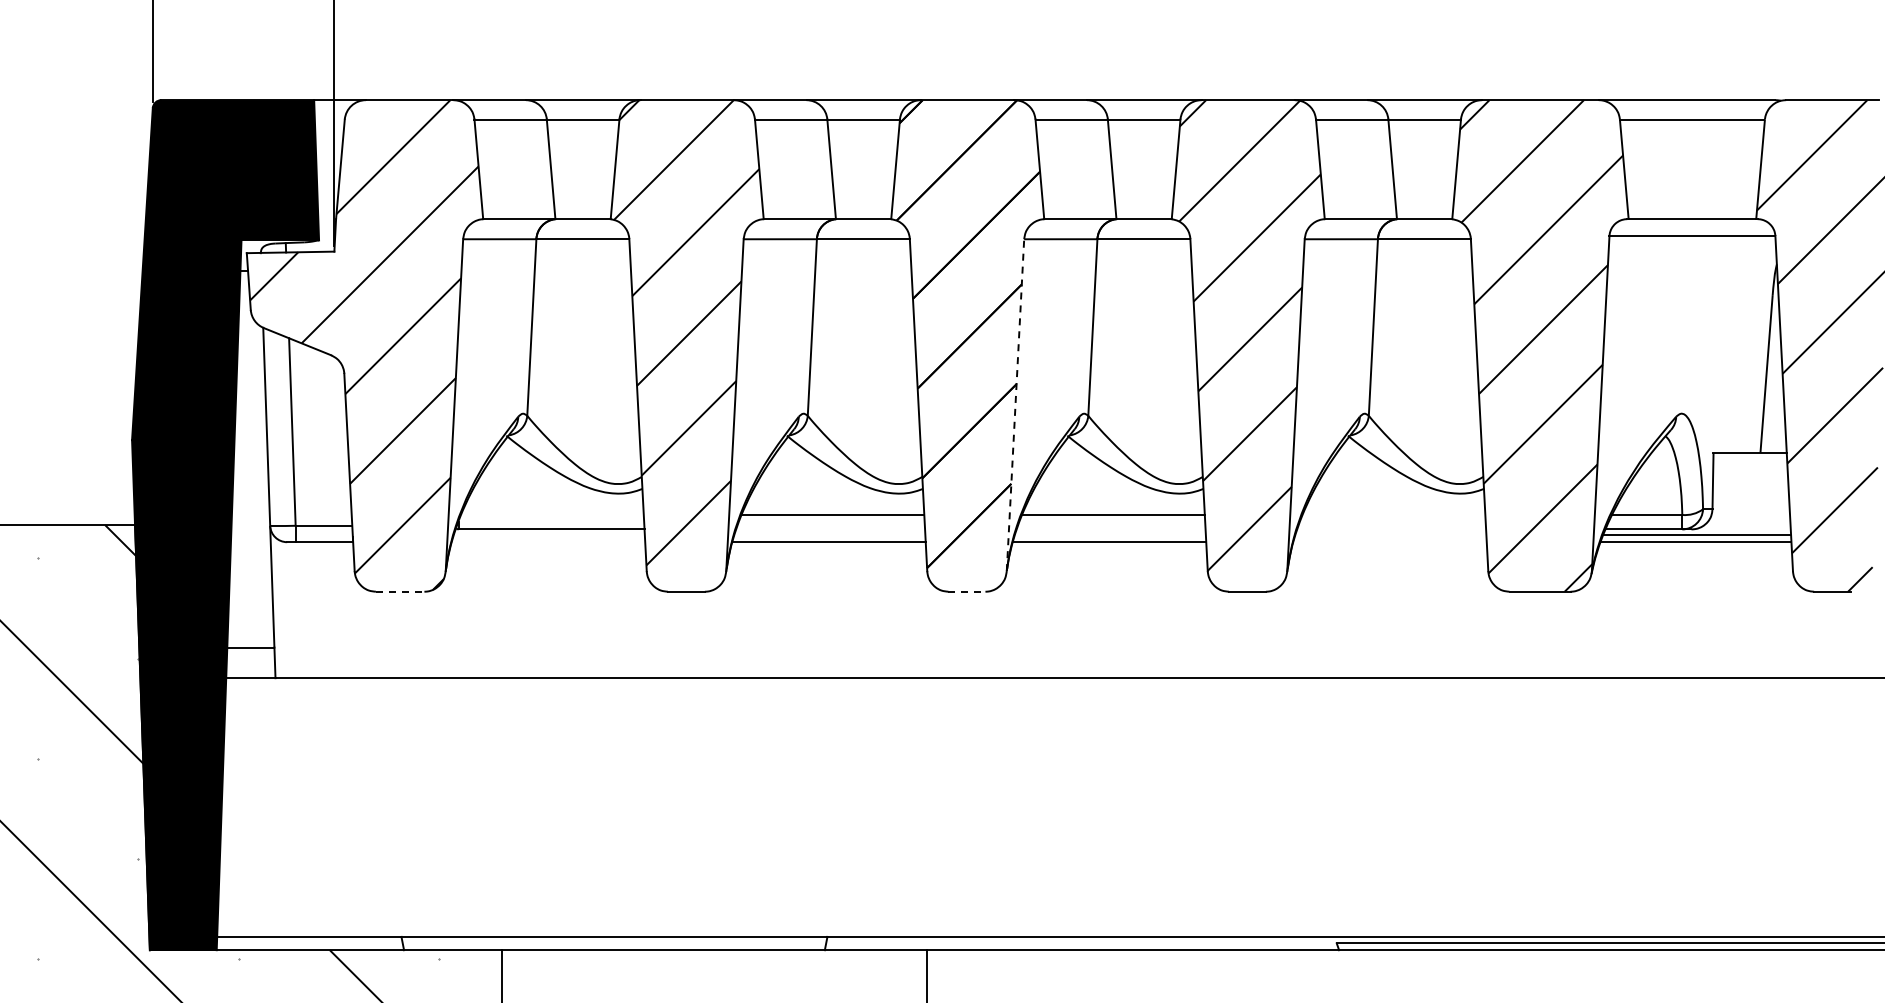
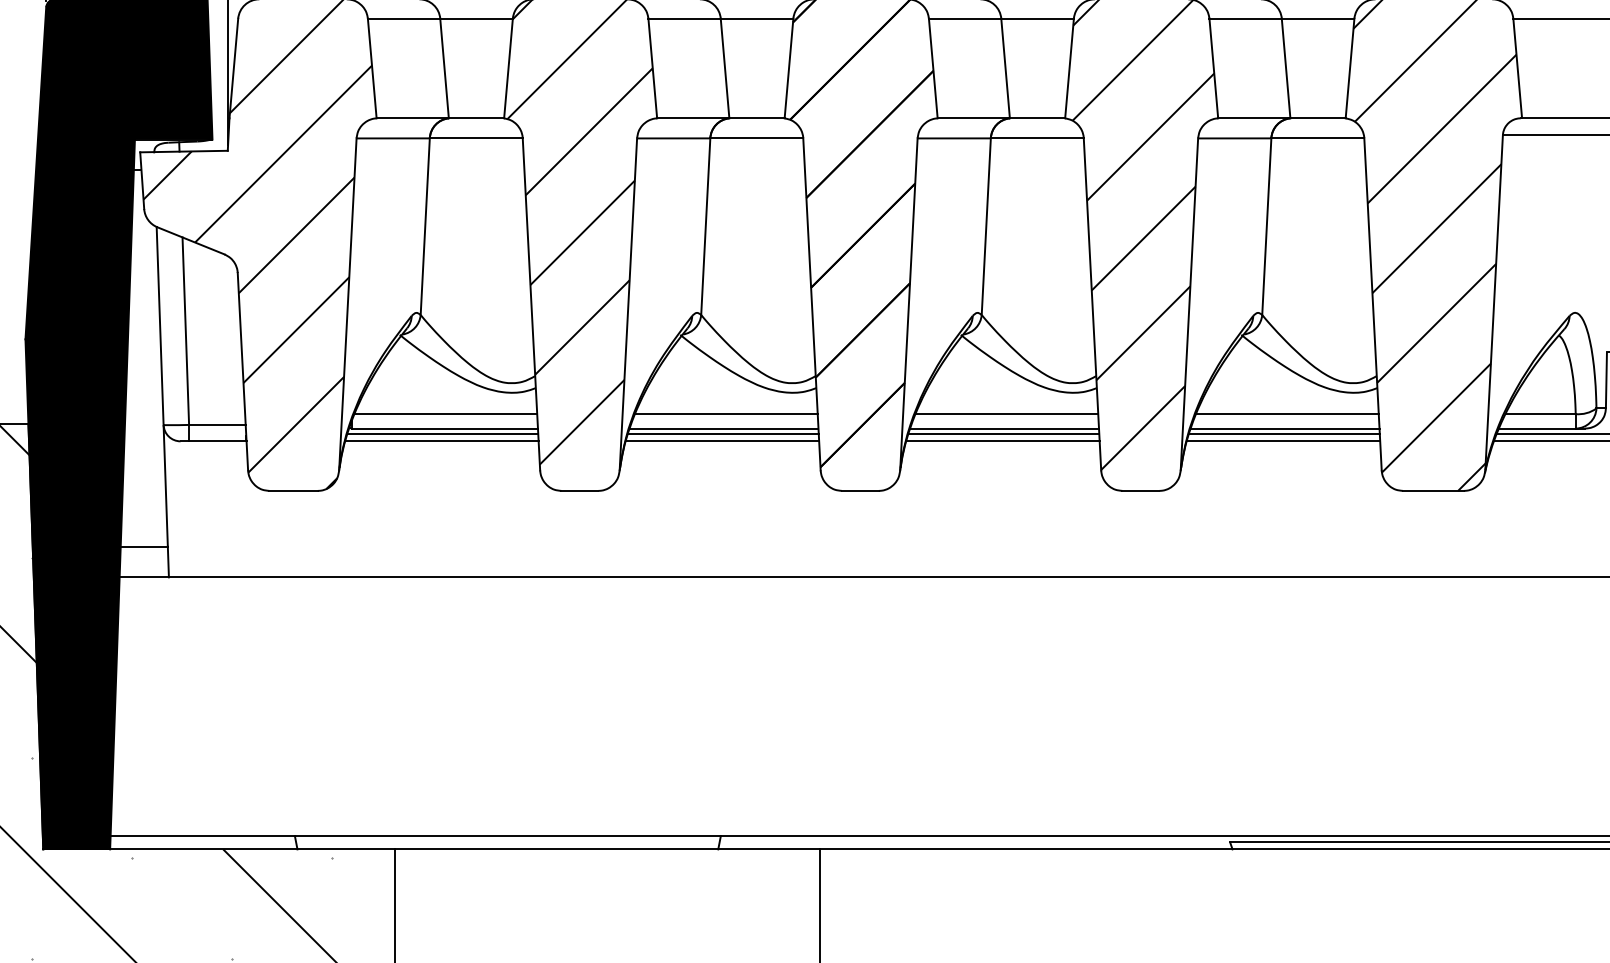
line: (1015, 404) -> (908, 303), dashed -> solid
line: (552, 514) -> (445, 413), added
line: (1393, 514) -> (1286, 413), added
line: (830, 529) -> (723, 428), added
line: (1110, 529) -> (1003, 428), added
line: (1391, 529) -> (1284, 428), added
line: (548, 535) -> (441, 434), added
line: (829, 535) -> (722, 434), added
line: (1110, 535) -> (1003, 434), added
line: (1390, 535) -> (1283, 434), added
line: (548, 542) -> (441, 441), added
line: (1389, 542) -> (1282, 441), added
line: (400, 591) -> (293, 490), dashed -> solid
line: (967, 591) -> (860, 490), dashed -> solid

